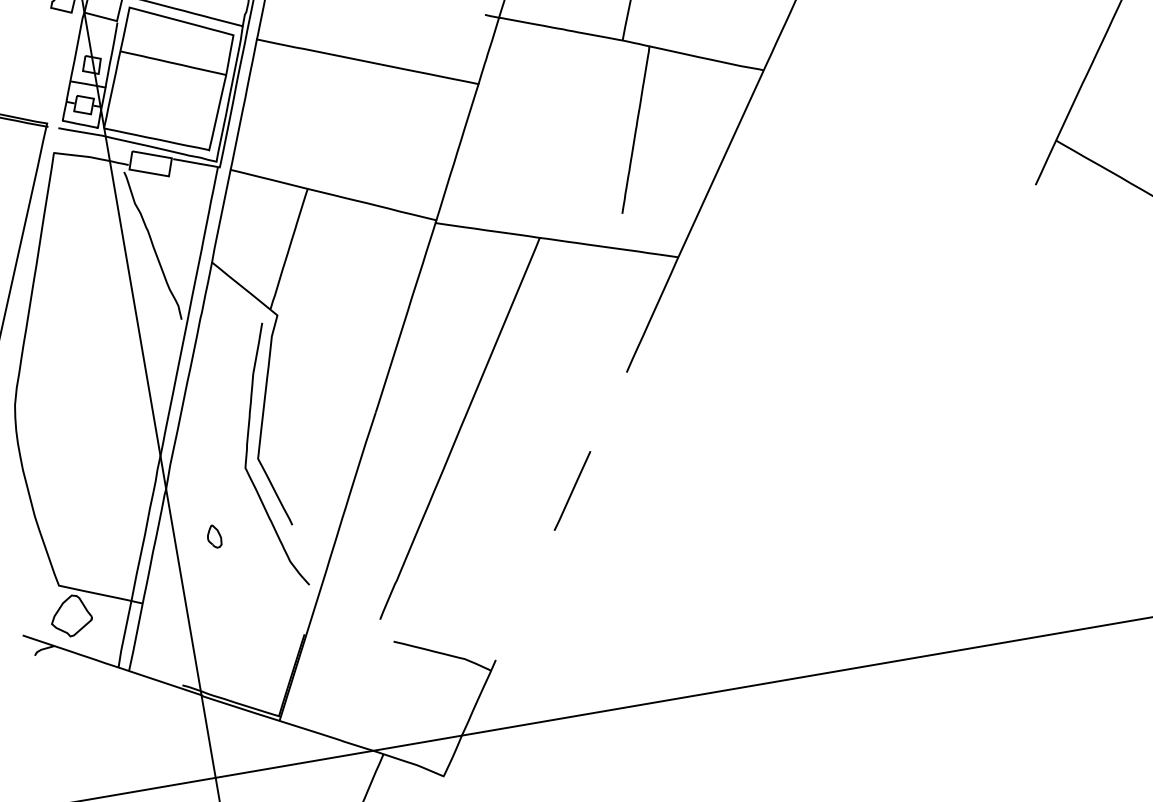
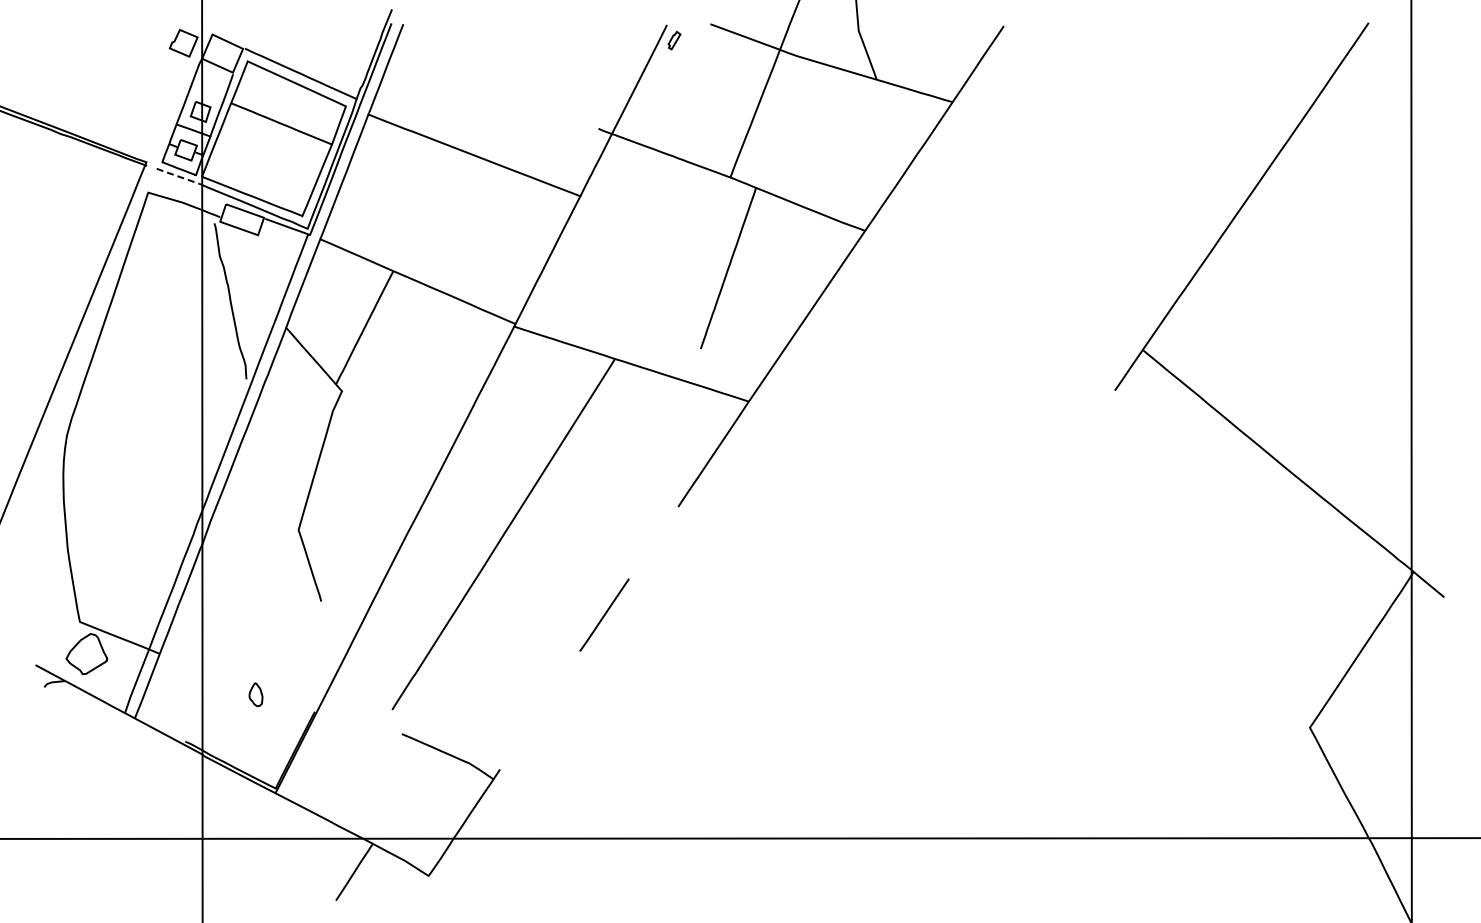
line: (81, 131) -> (179, 176), solid -> dashed
curve: (247, 457) -> (288, 526), removed
part: (213, 536) -> (255, 694), moved

